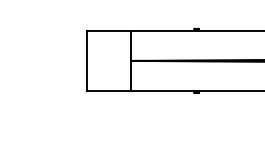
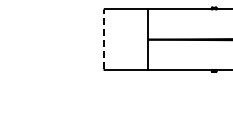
line: (86, 60) -> (103, 39), solid -> dashed

